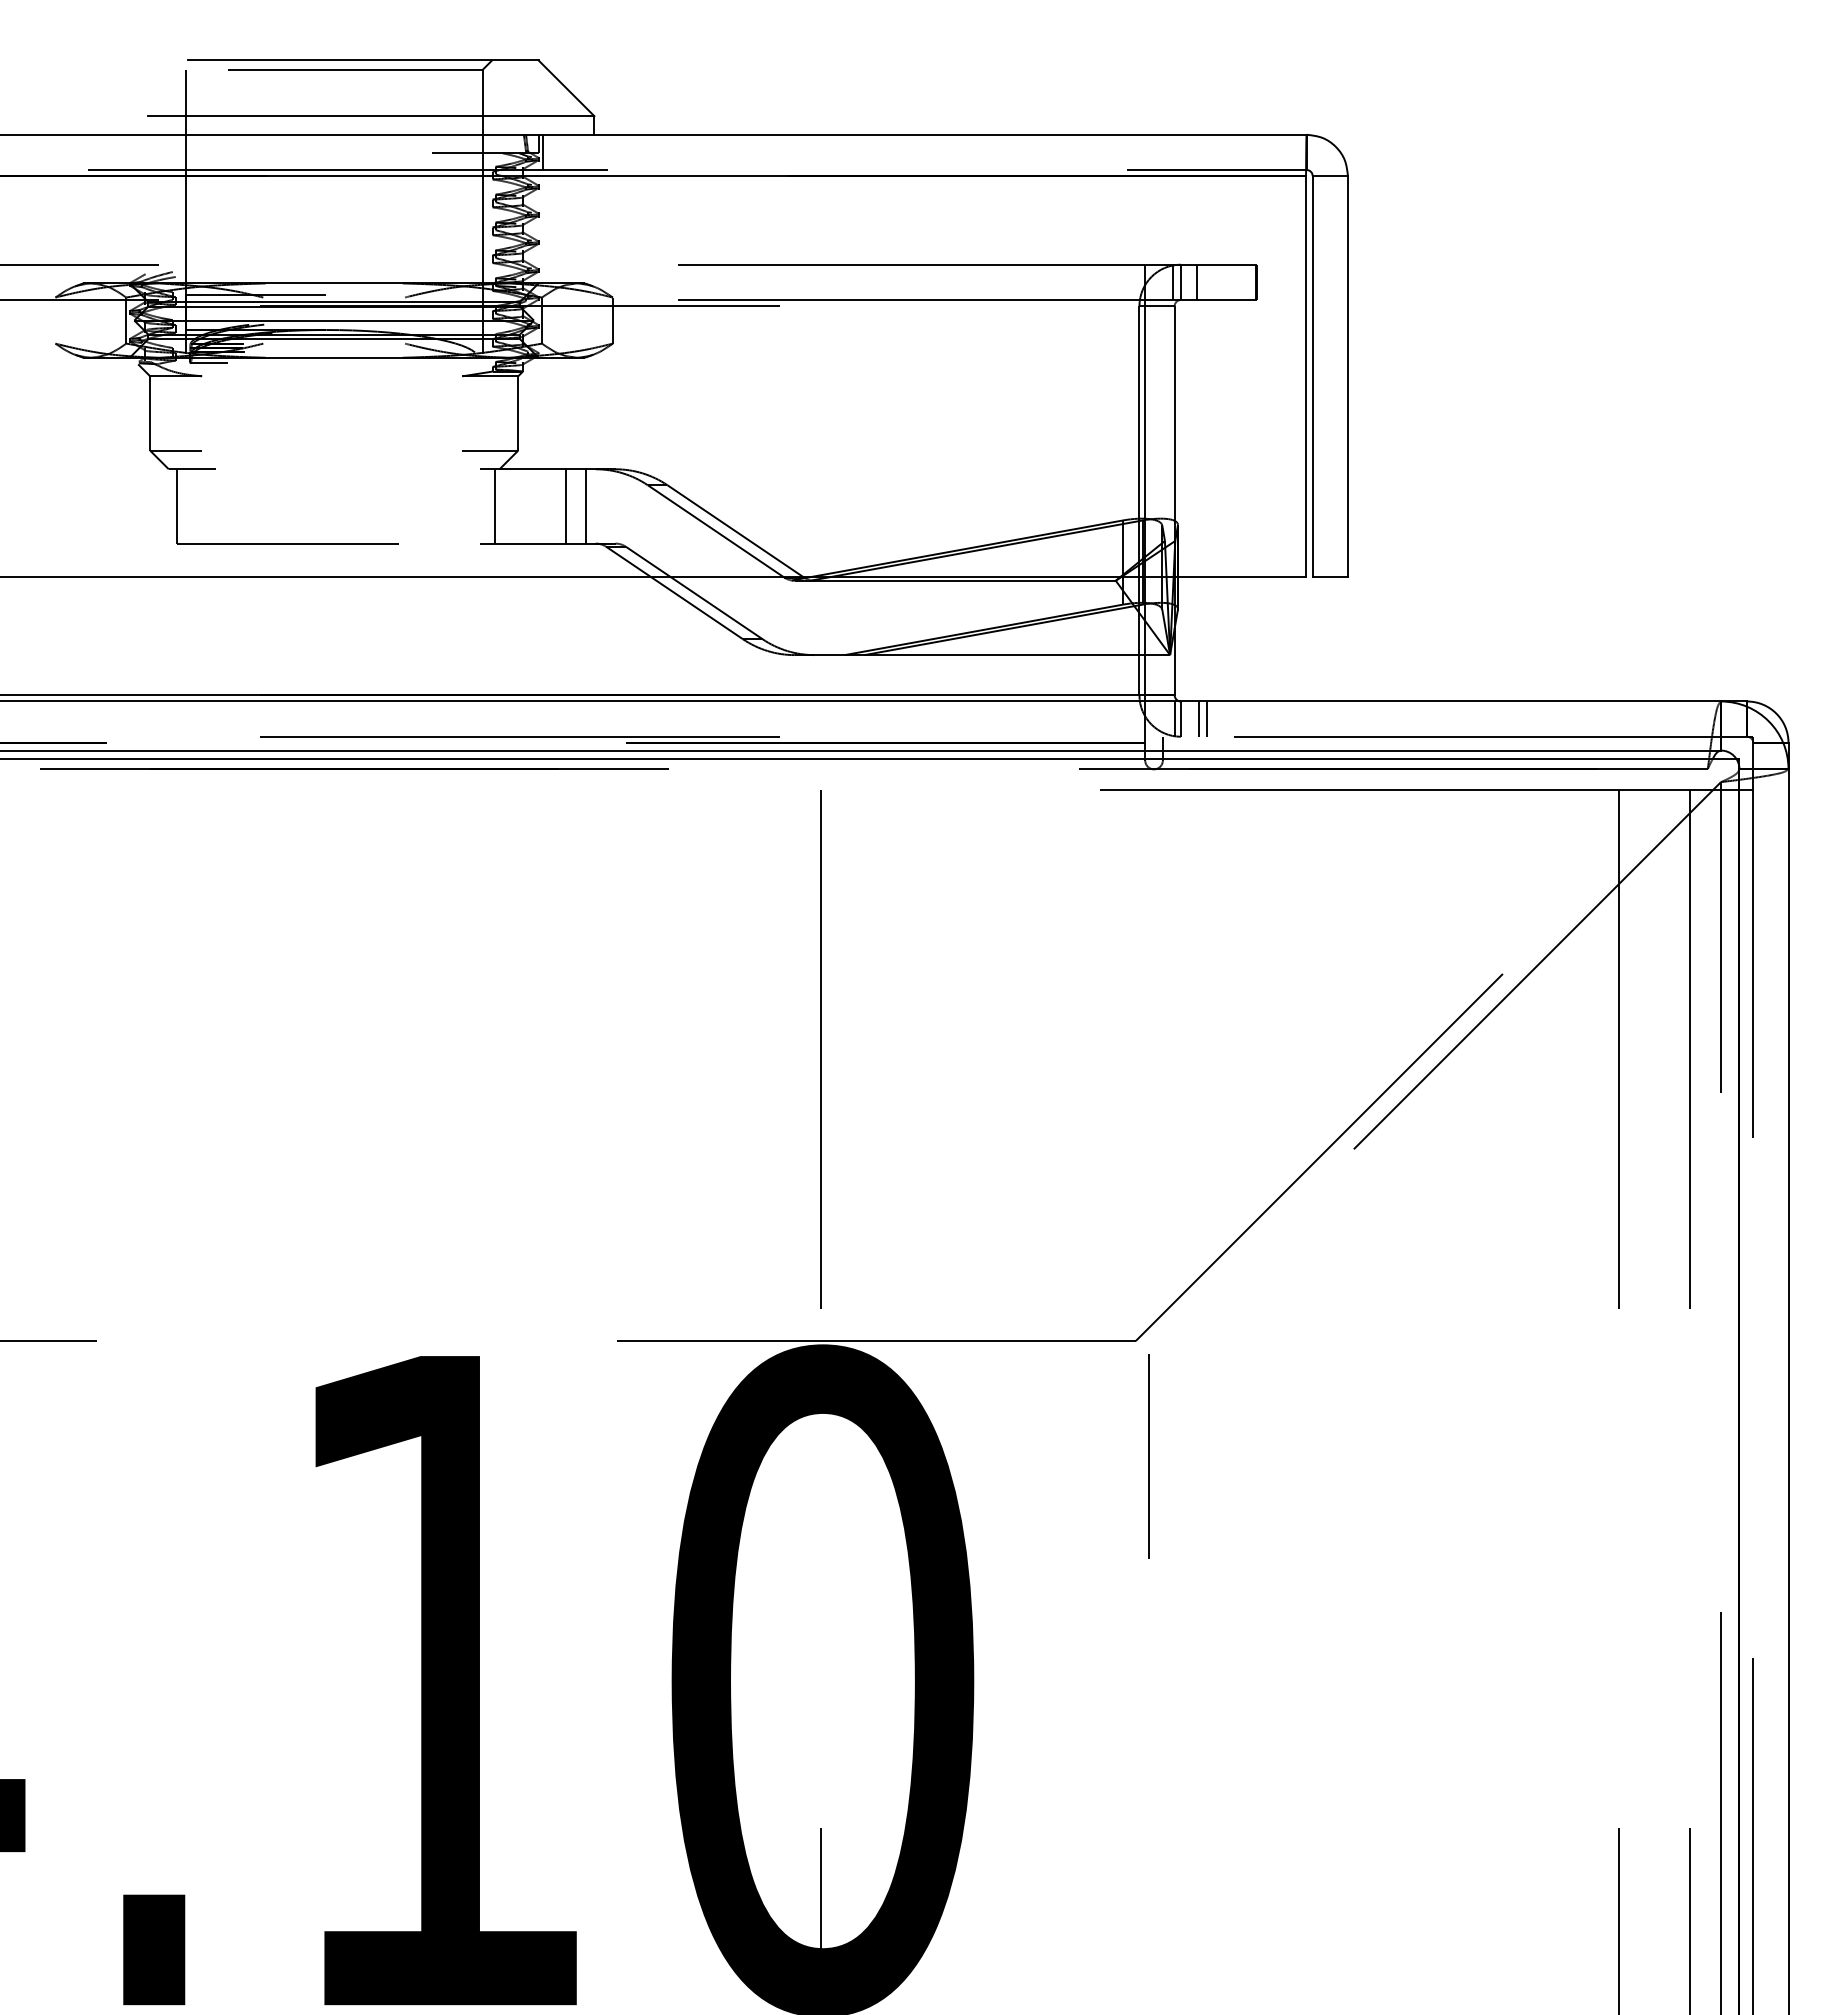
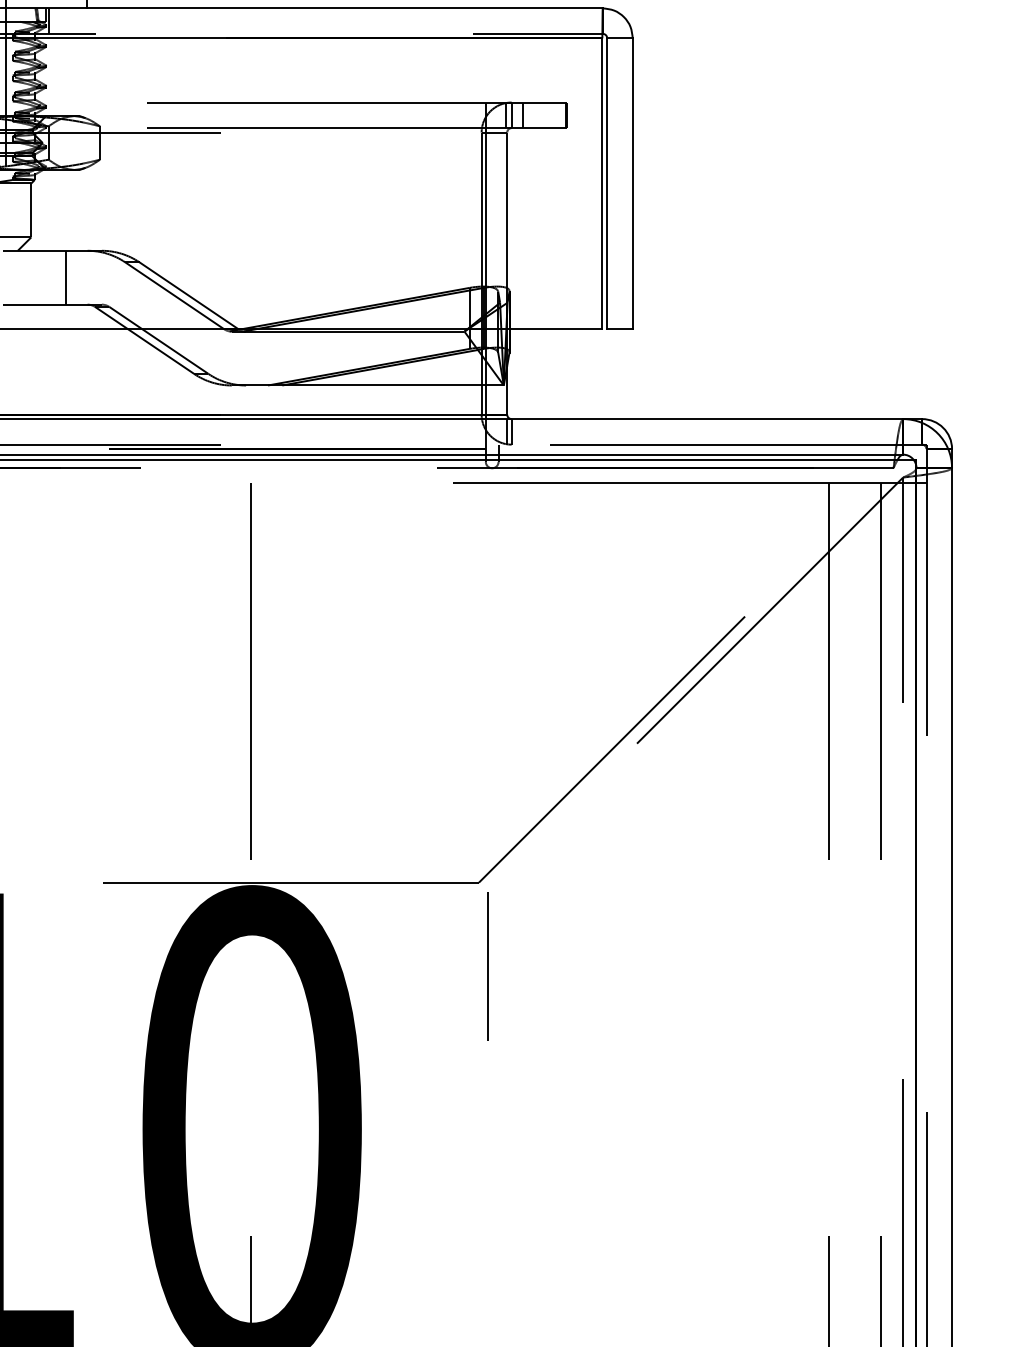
line: (494, 506) -> (14, 277), removed
line: (586, 506) -> (80, 277), removed
line: (1198, 718) -> (524, 431), removed
line: (1207, 718) -> (530, 431), removed

